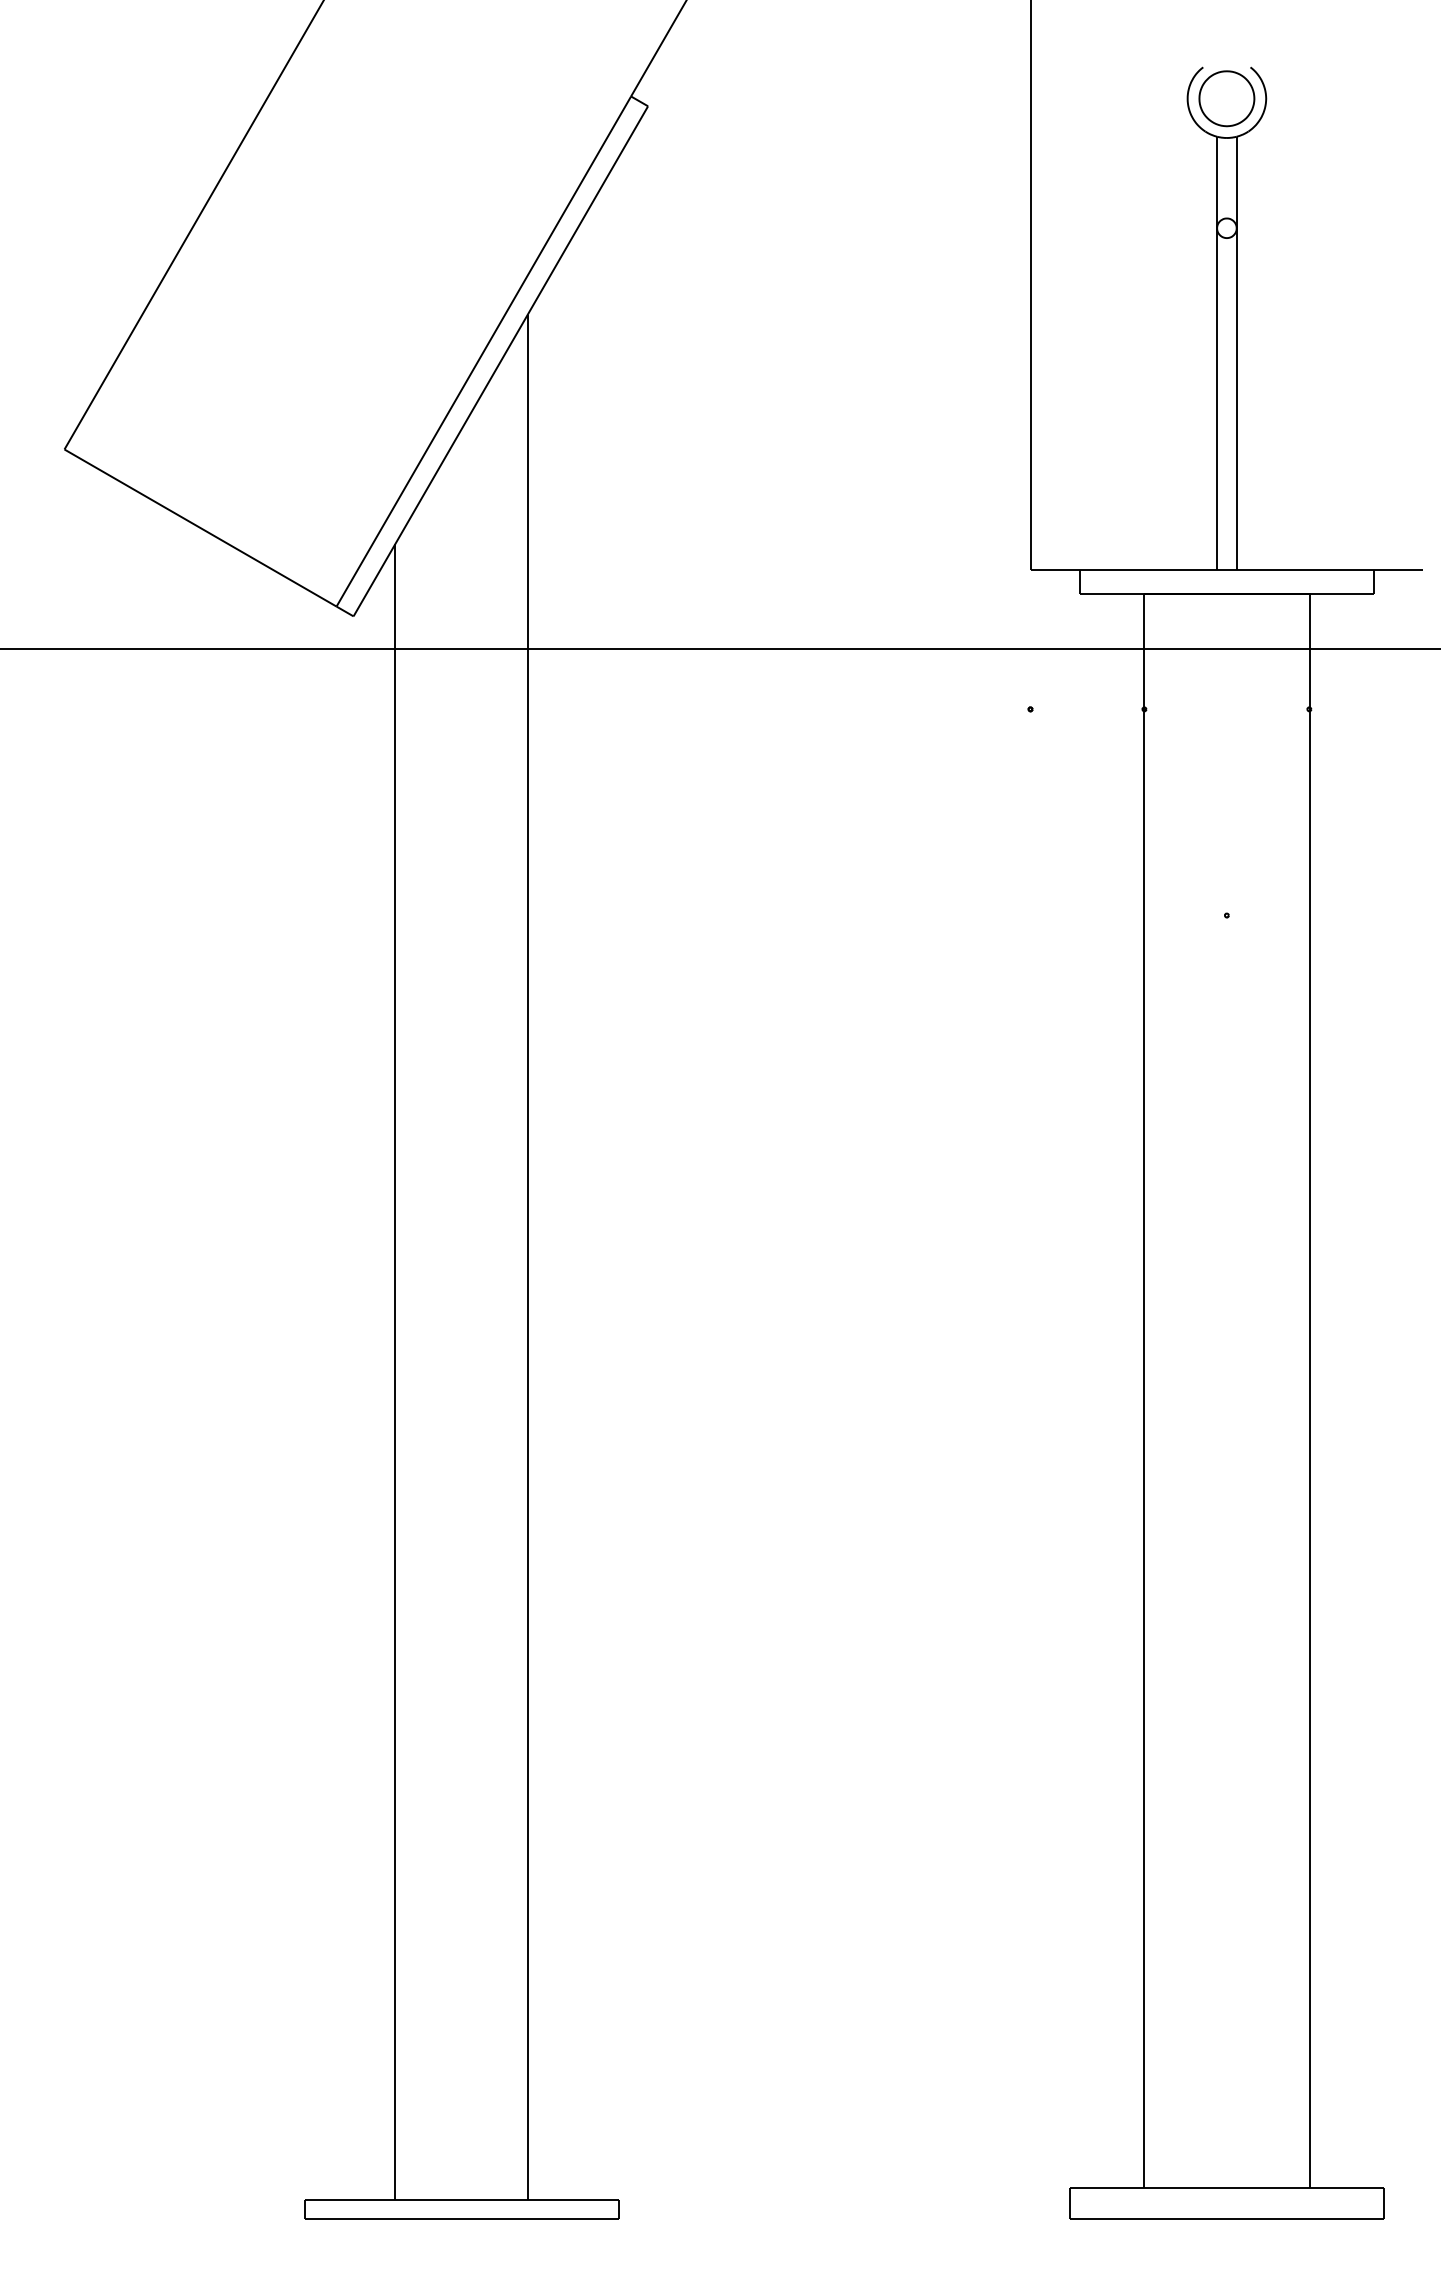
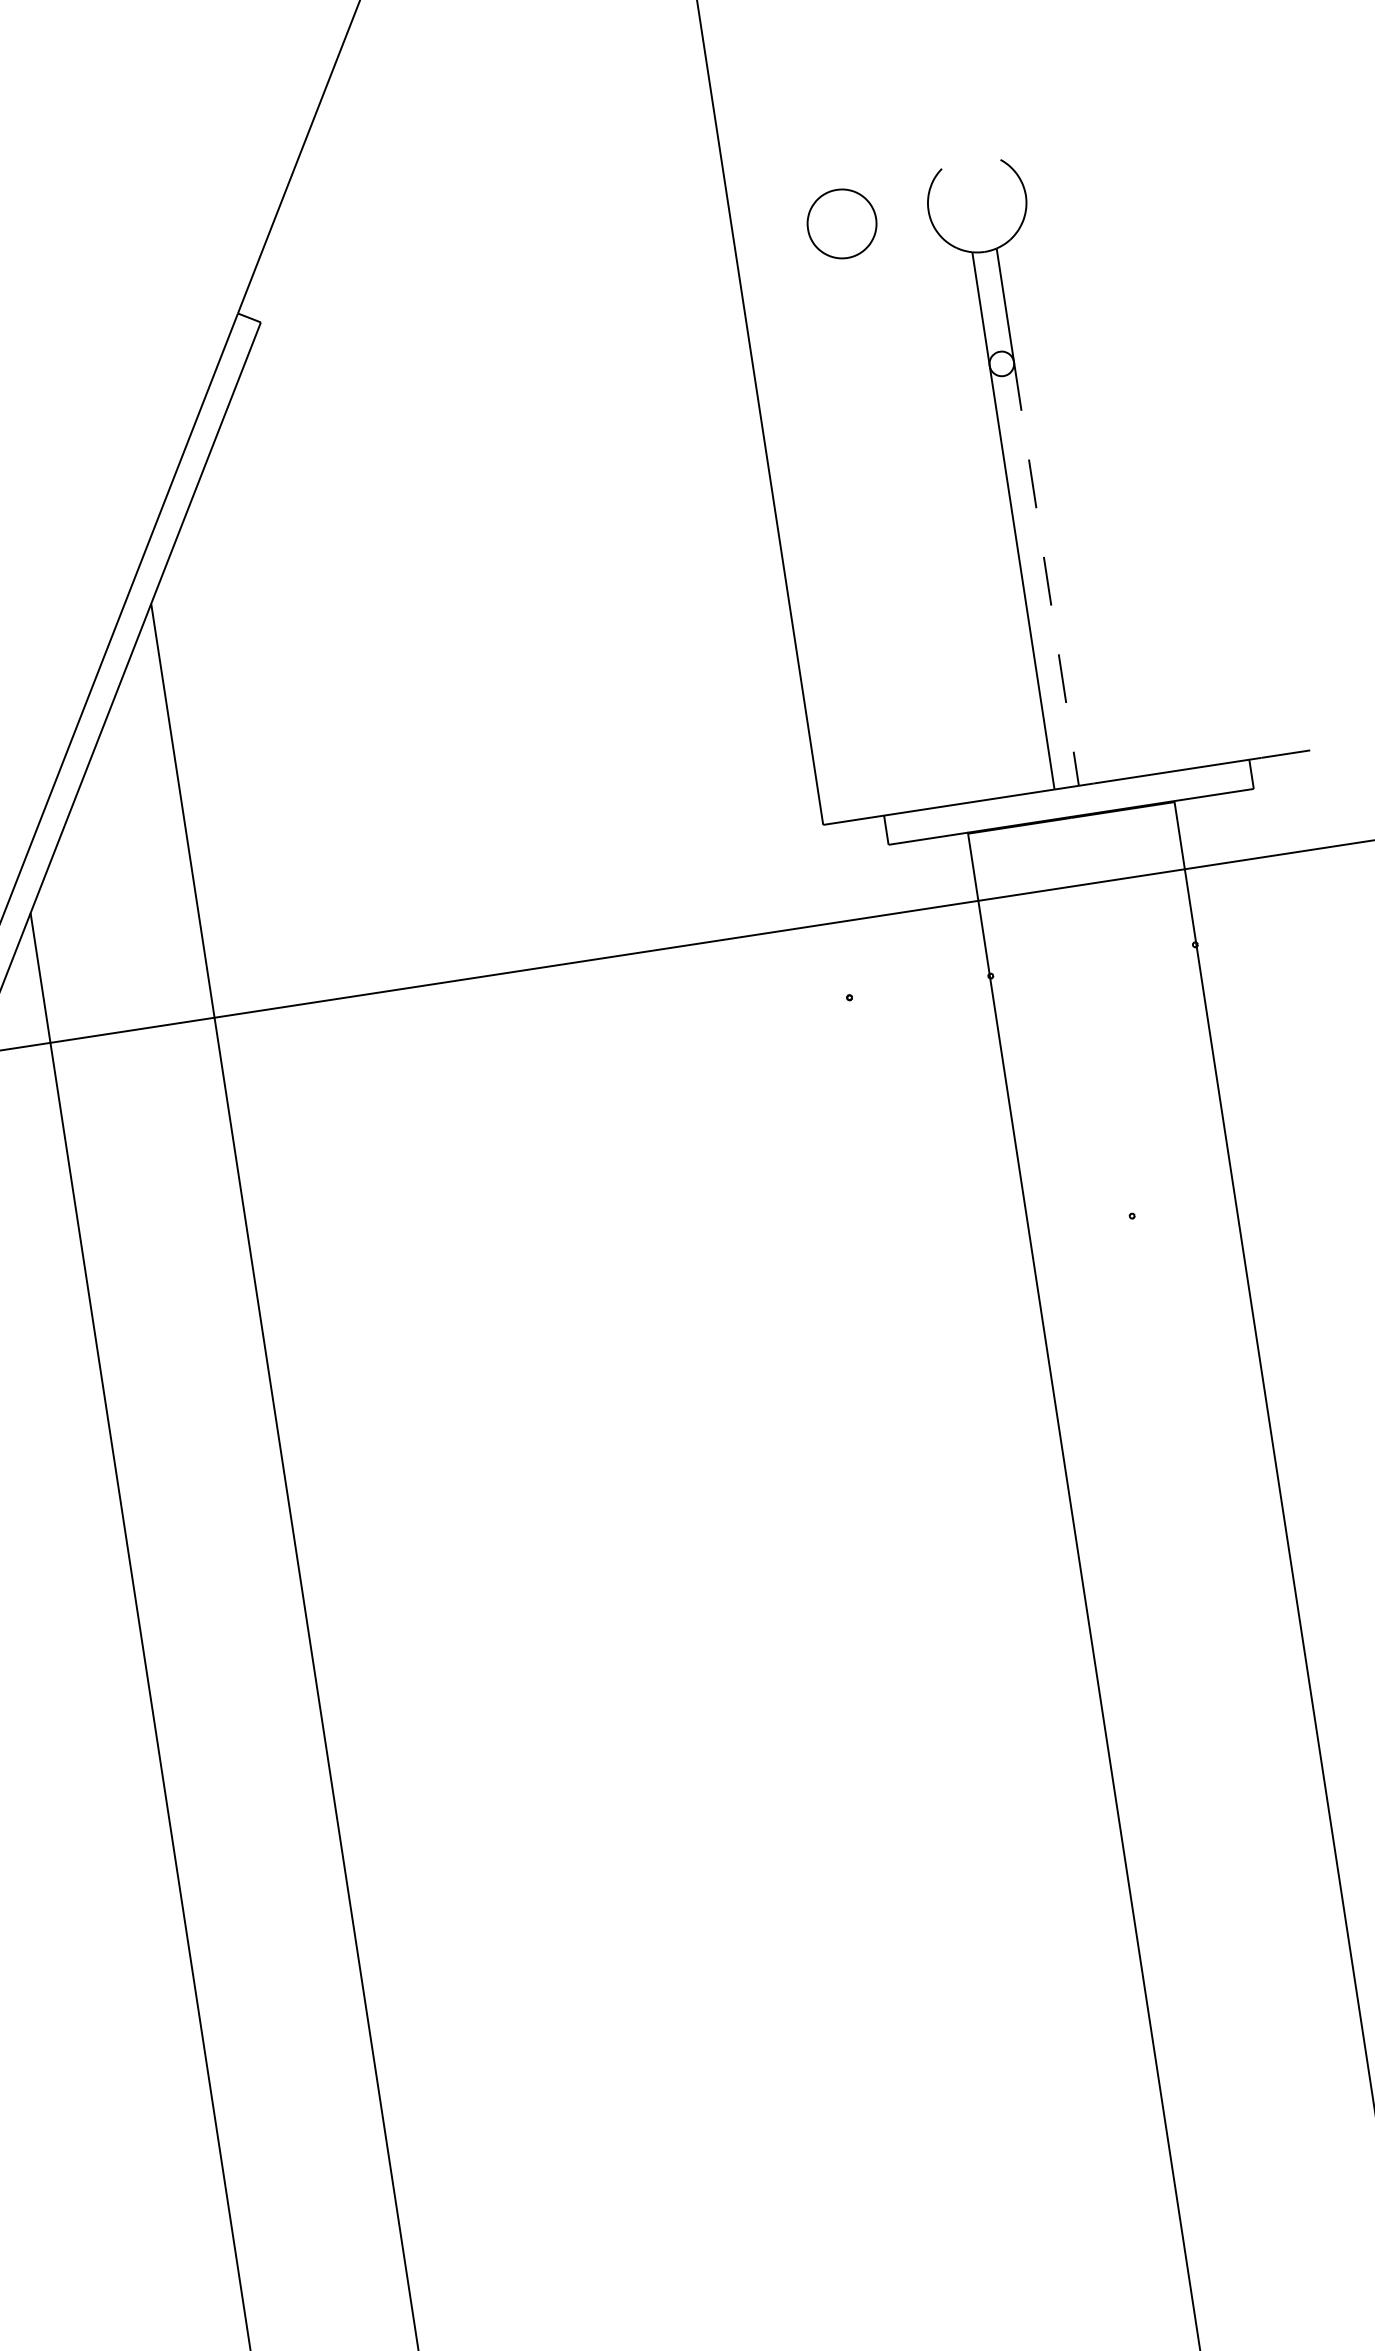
part: (1226, 98) -> (841, 223), moved
line: (1236, 399) -> (1046, 574), solid -> dashed

